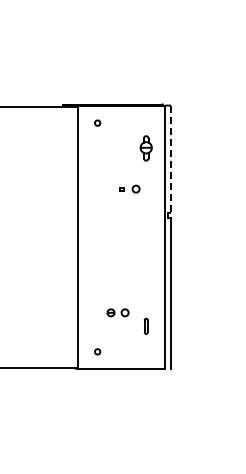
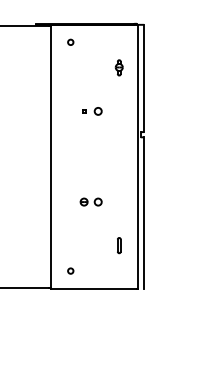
part: (145, 148) -> (118, 67), size x0.62
line: (171, 159) -> (144, 78), dashed -> solid
part: (129, 188) -> (91, 110), moved
part: (117, 312) -> (90, 201), moved

